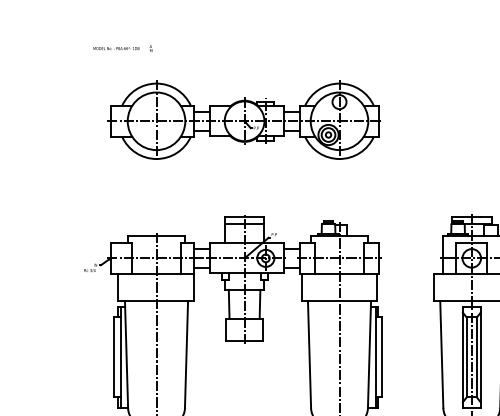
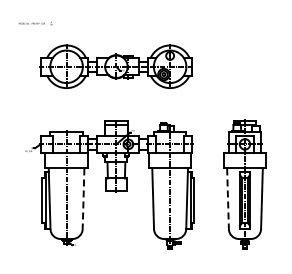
text: (122, 48) -> (35, 23), moved
line: (186, 355) -> (83, 199), solid -> dashed
line: (442, 355) -> (228, 199), solid -> dashed

